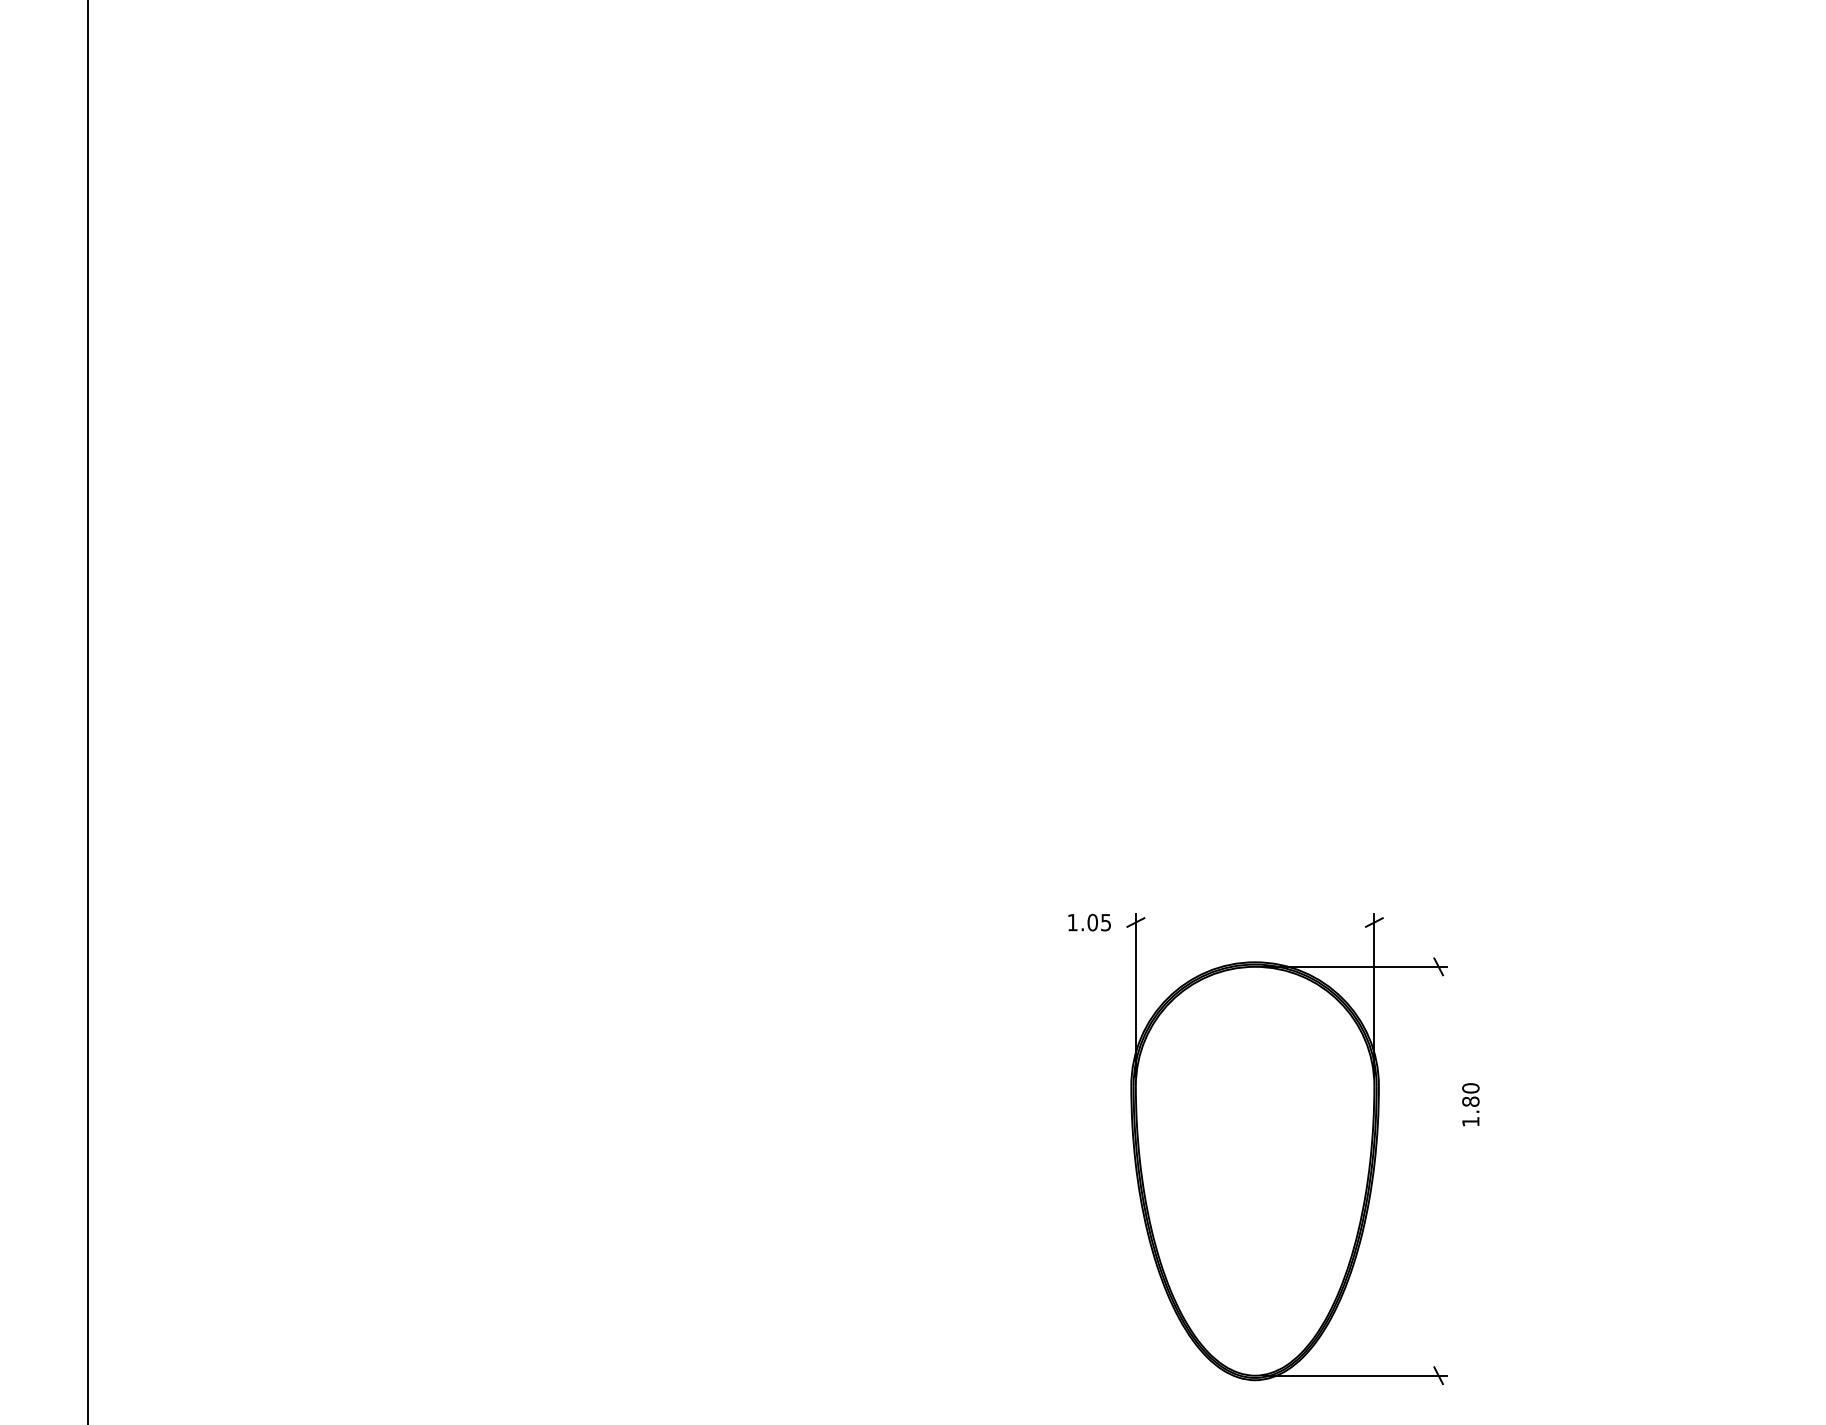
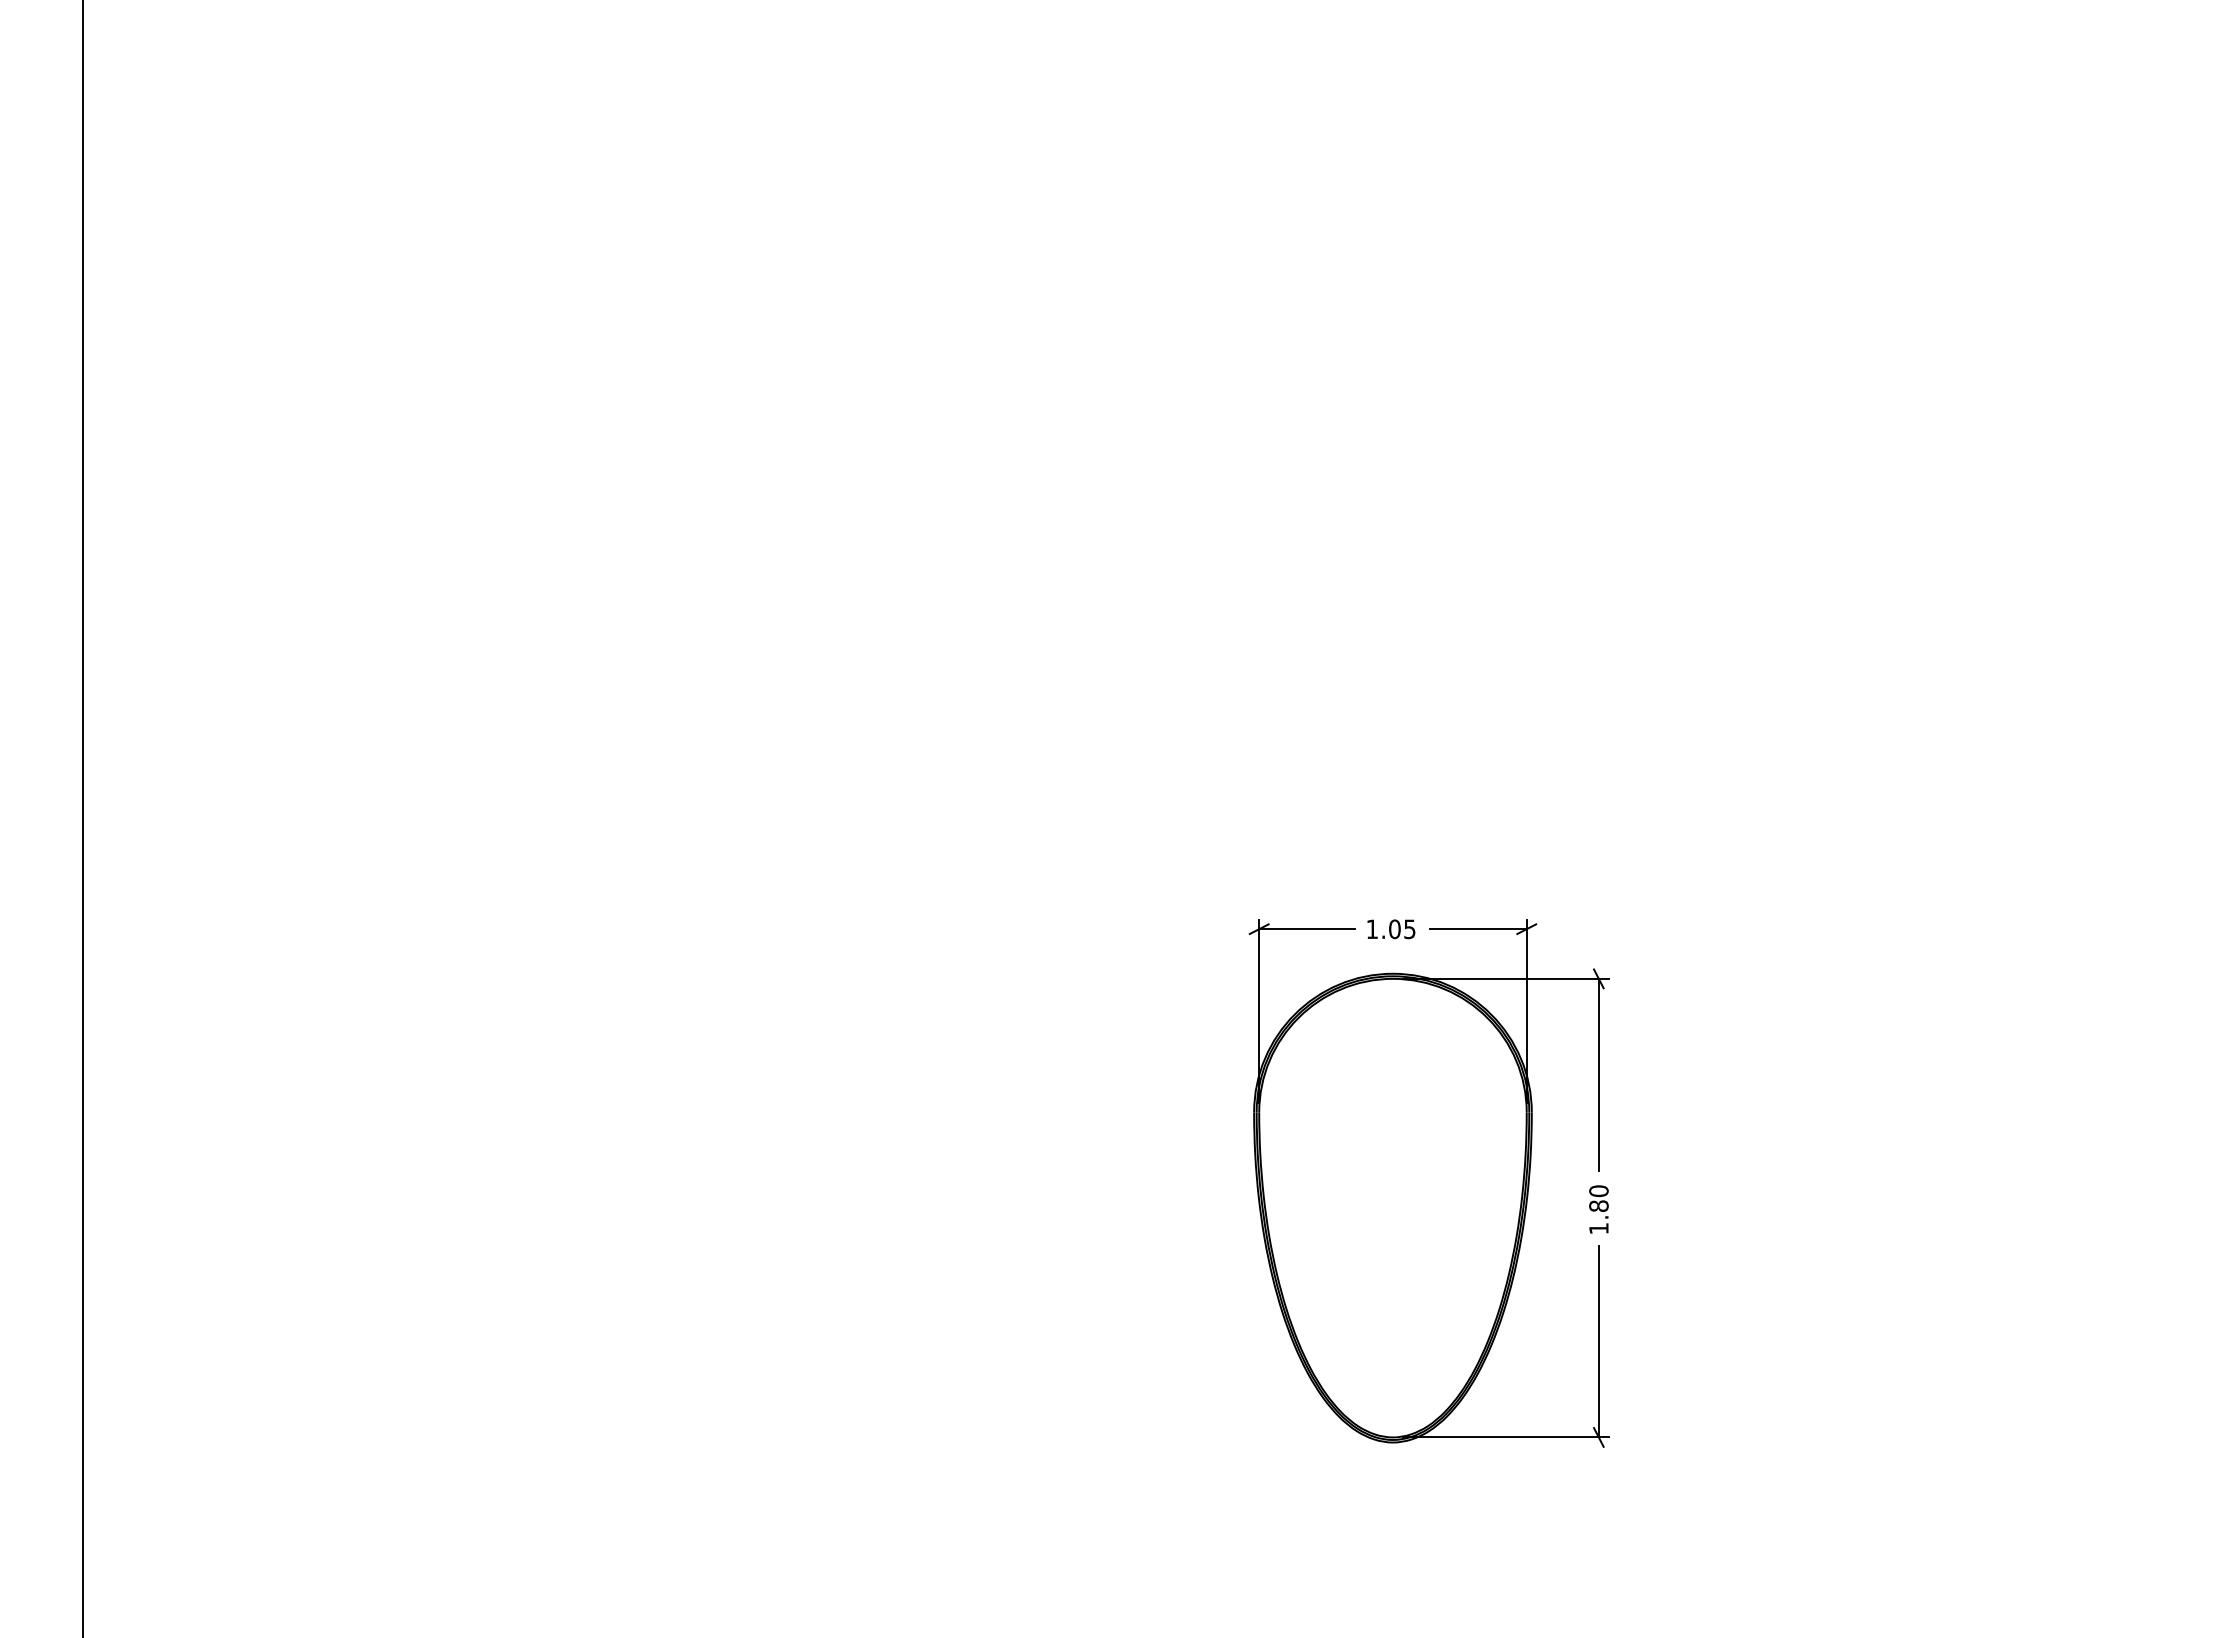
text: (1089, 922) -> (1391, 929), moved
line: (1178, 922) -> (1307, 929), added
line: (1331, 922) -> (1478, 929), added
line: (1438, 1052) -> (1598, 1074), added
text: (1470, 1104) -> (1598, 1209), moved
line: (1438, 1290) -> (1598, 1341), added

